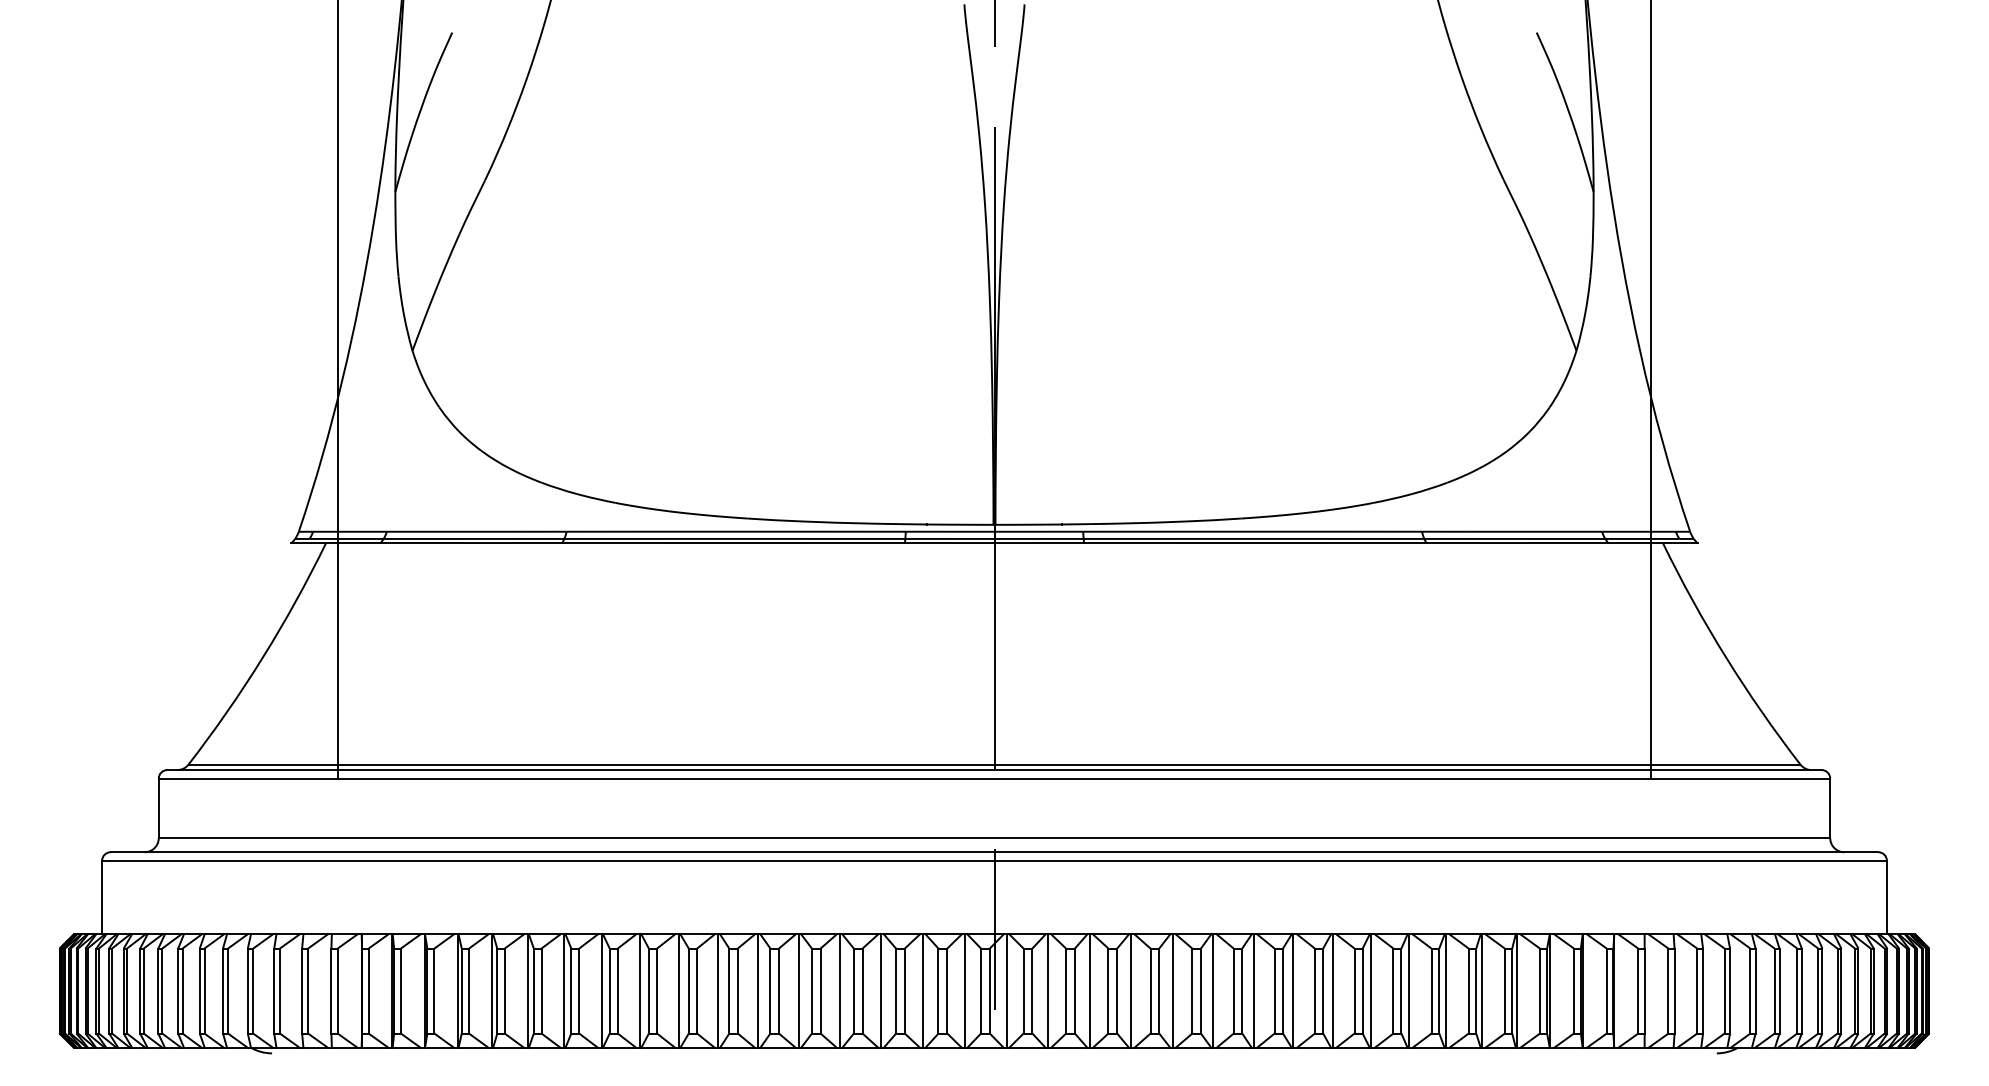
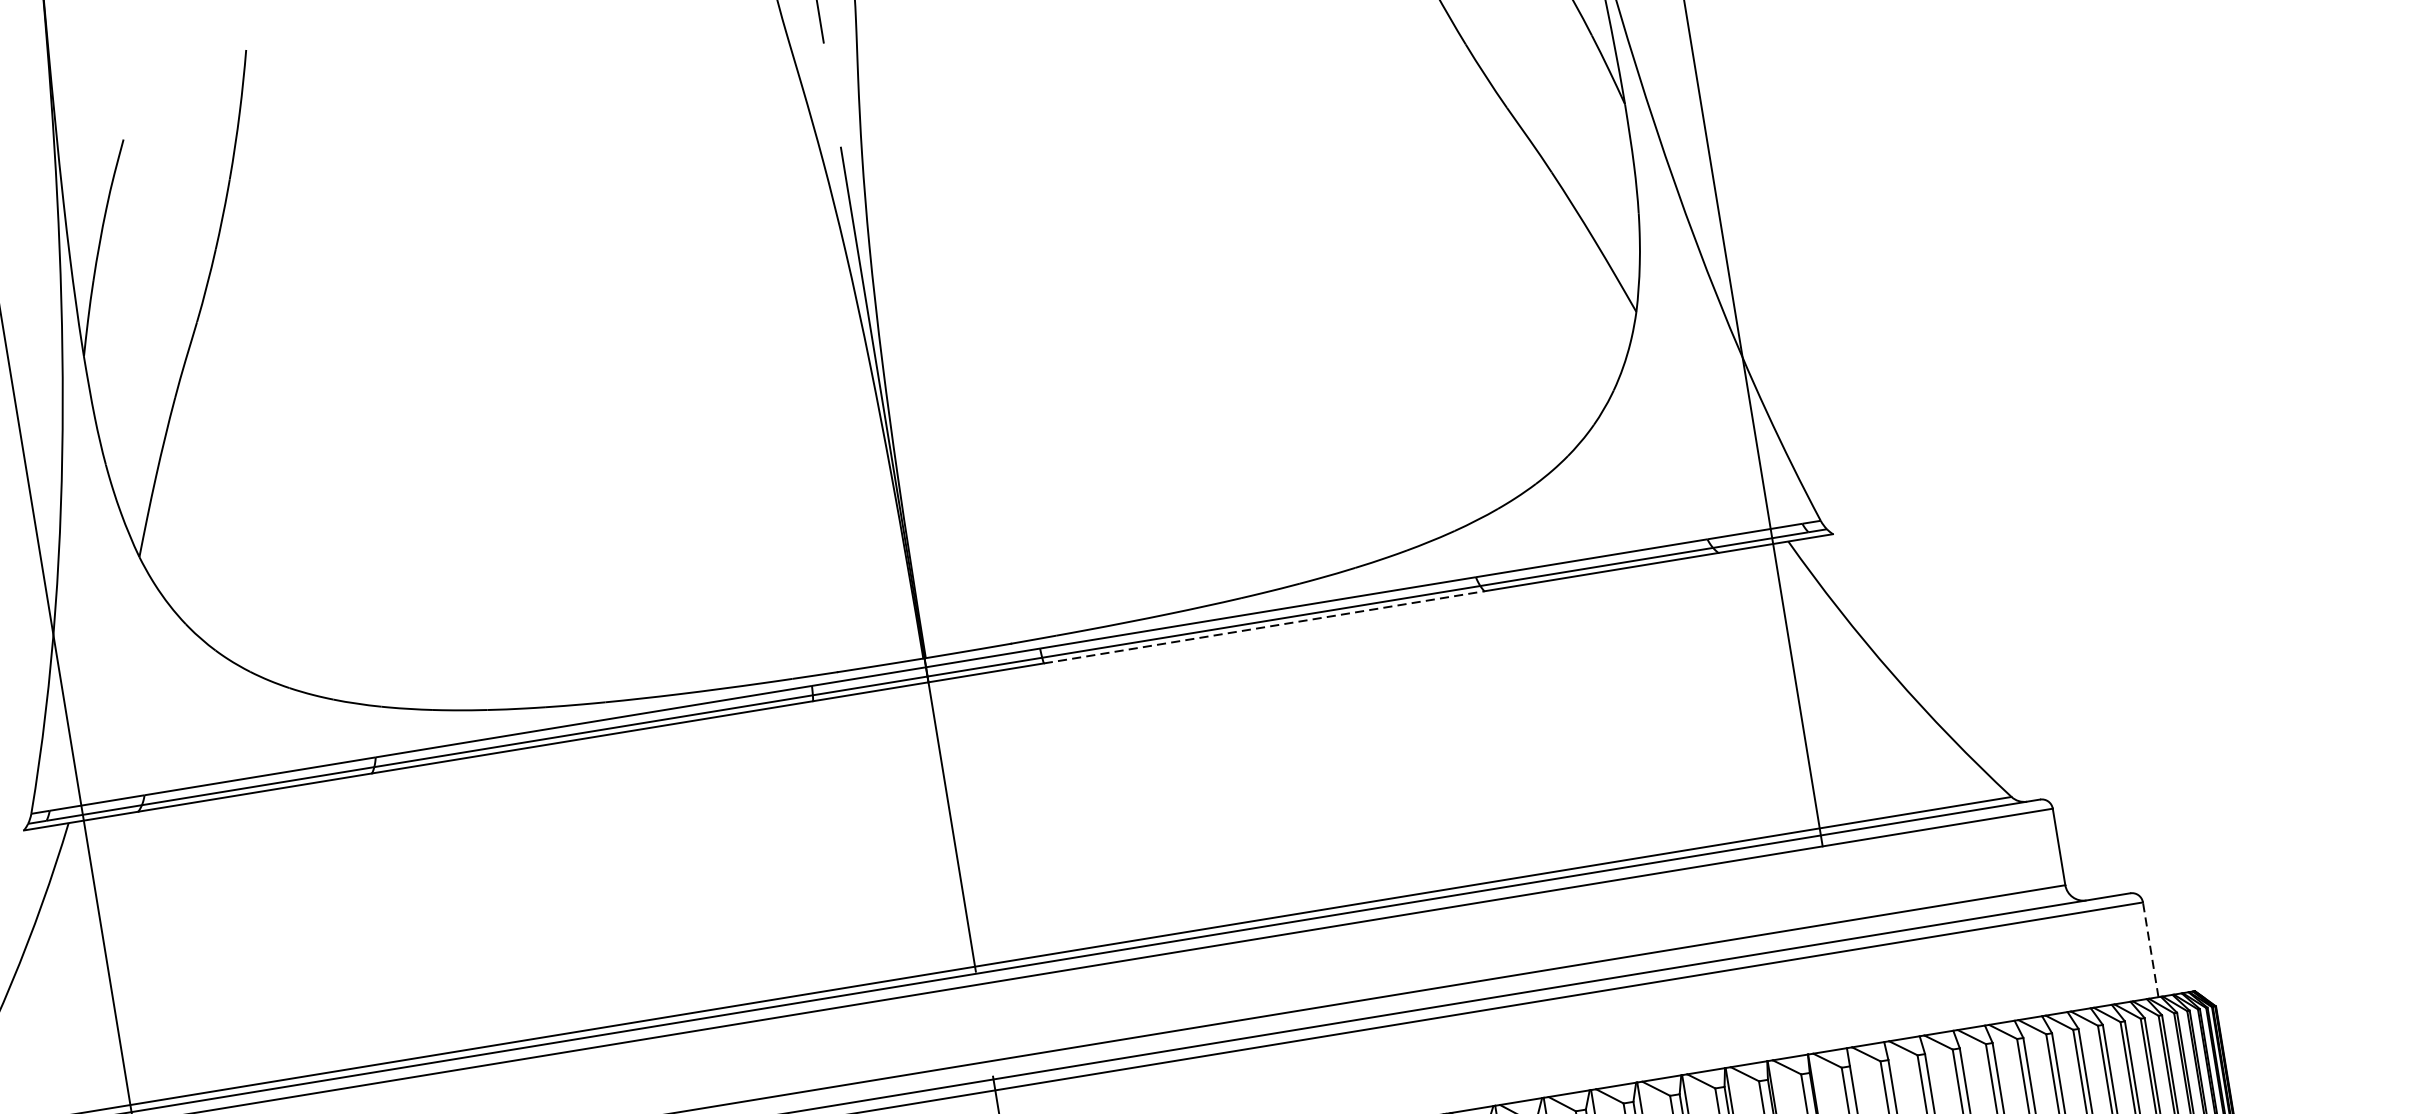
line: (1255, 543) -> (1264, 627), solid -> dashed
line: (1886, 897) -> (2150, 949), solid -> dashed

